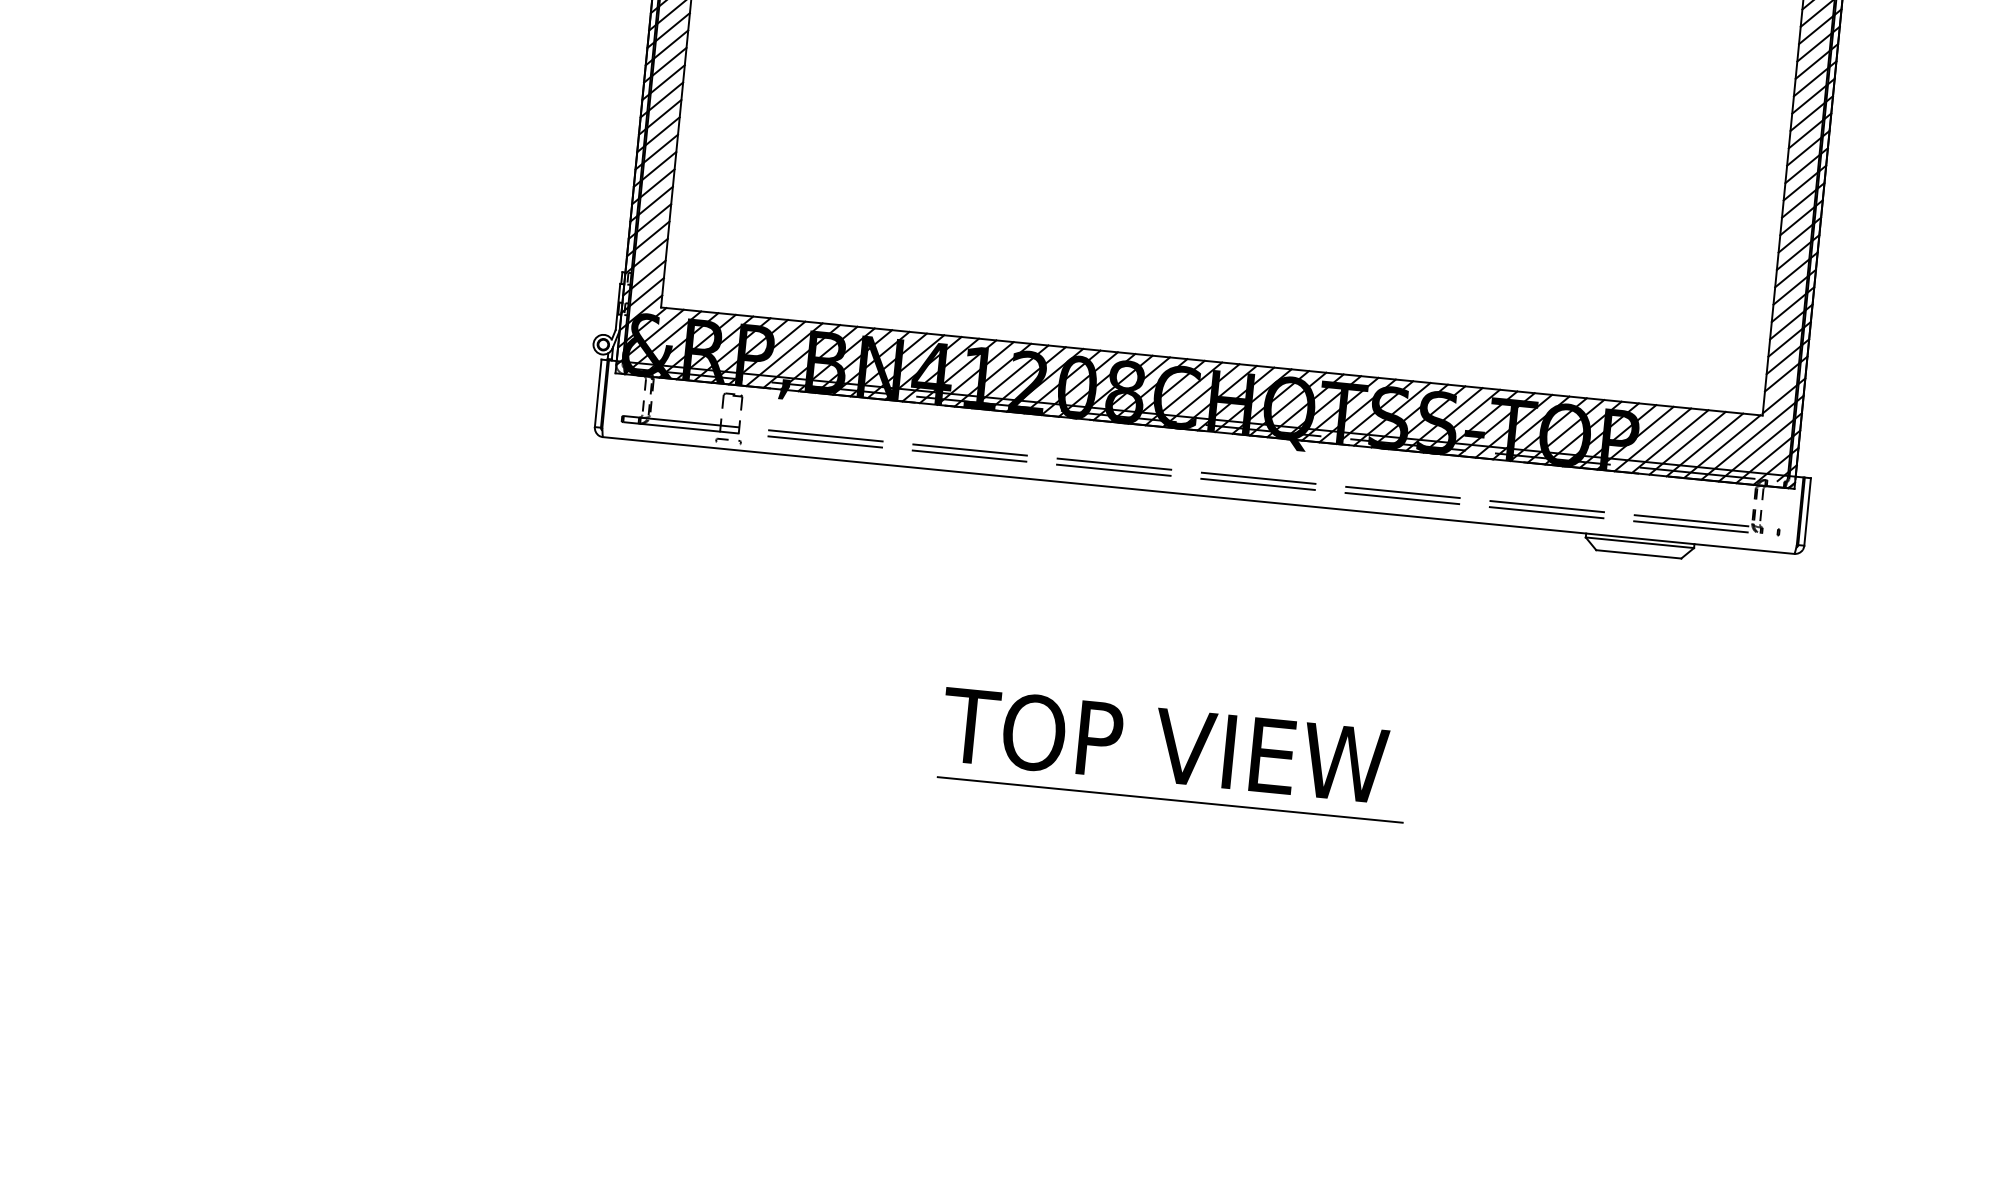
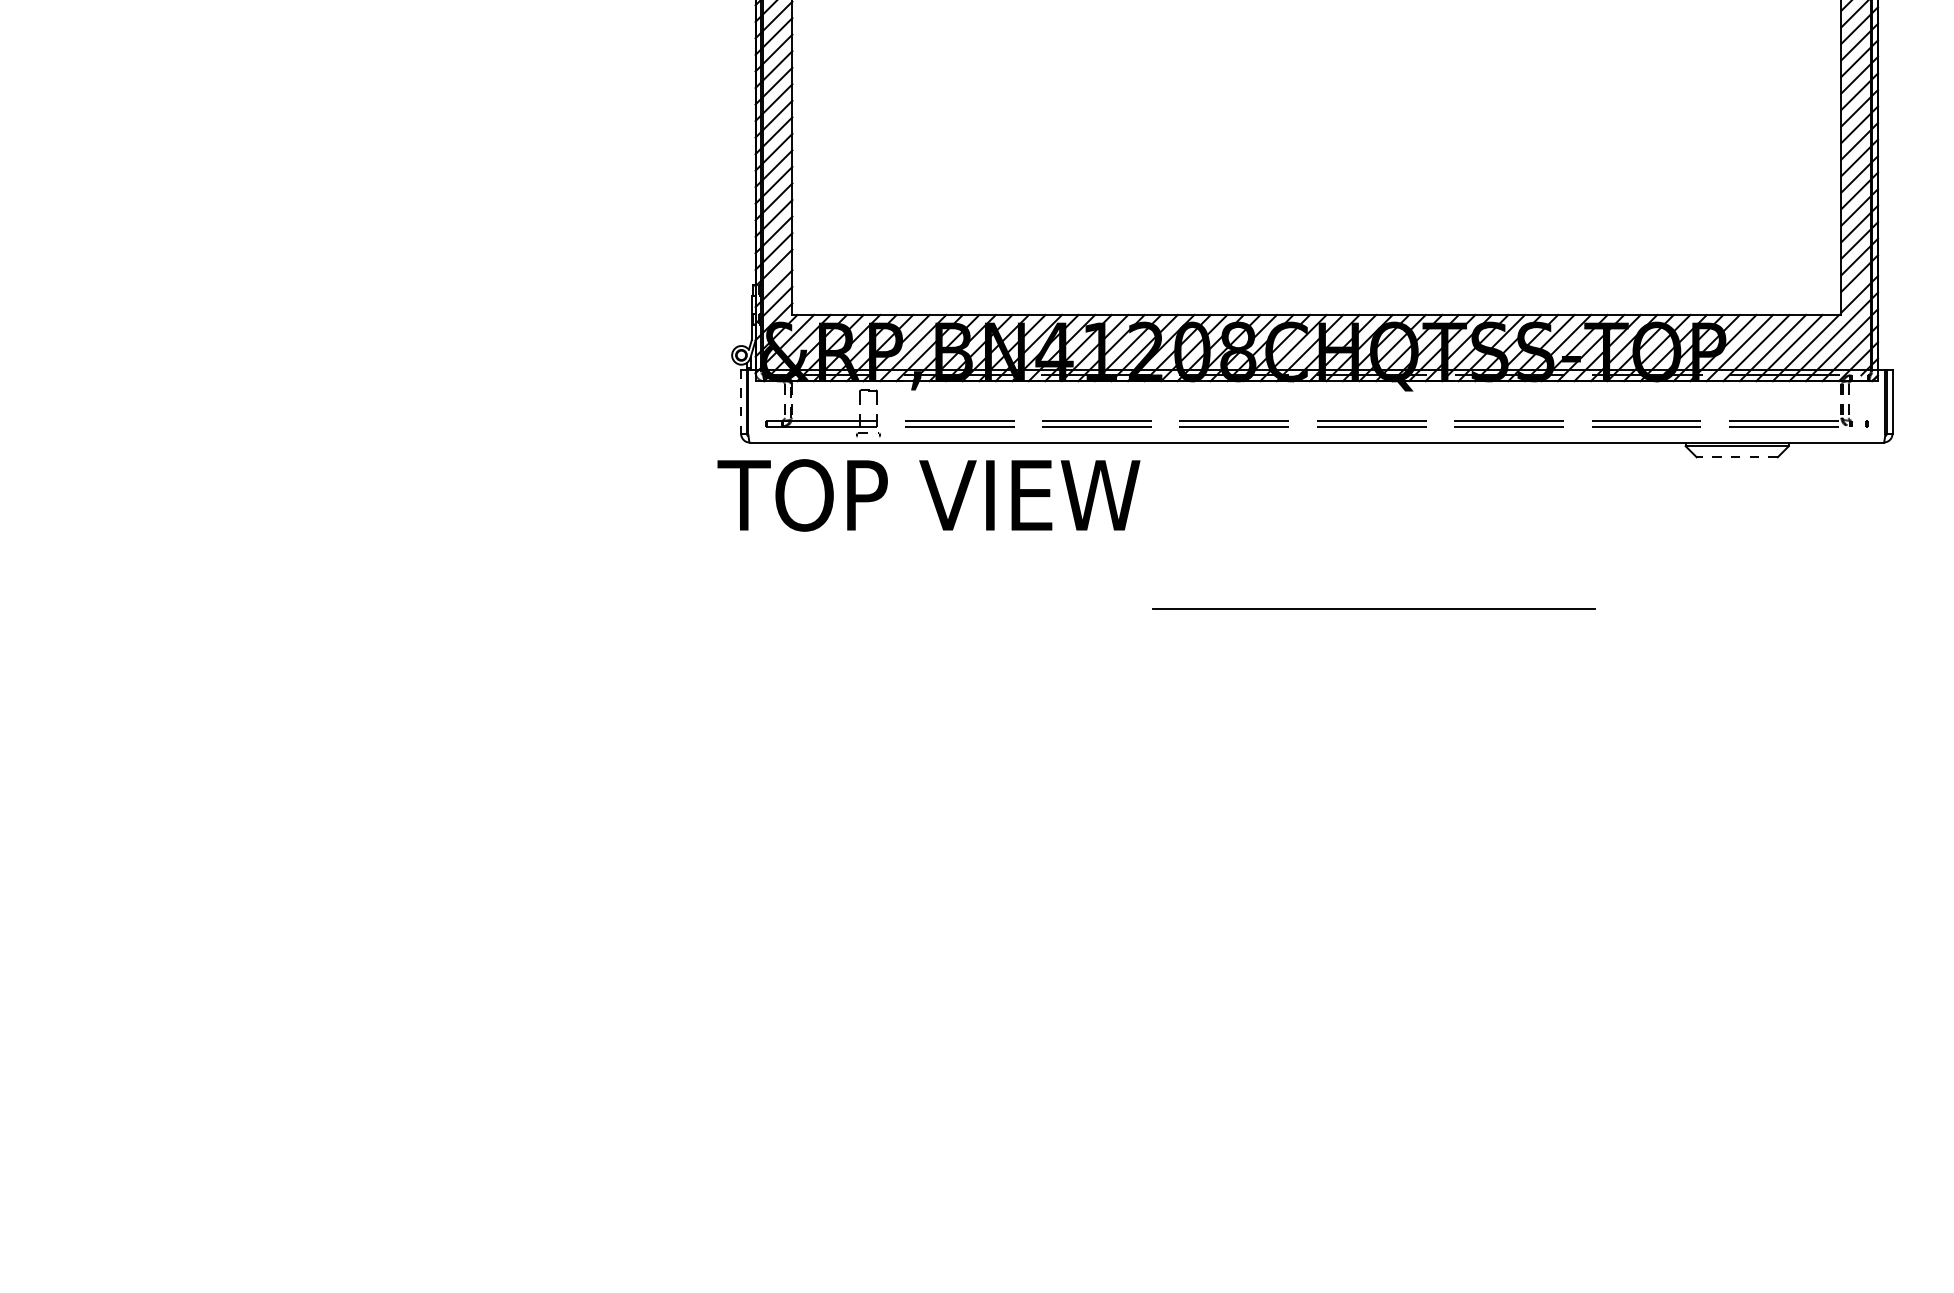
line: (598, 394) -> (741, 402), solid -> dashed
line: (1639, 554) -> (1737, 457), solid -> dashed
text: (1164, 745) -> (928, 495), moved
line: (1169, 799) -> (1373, 608), moved

